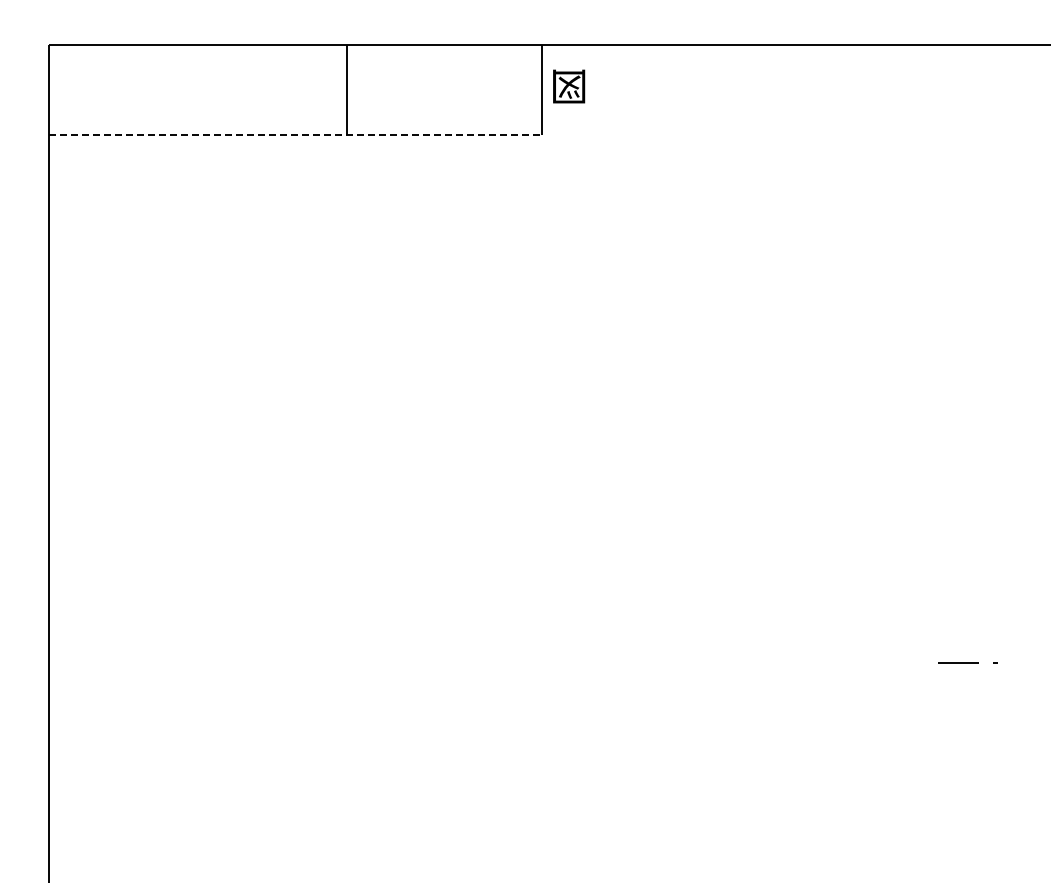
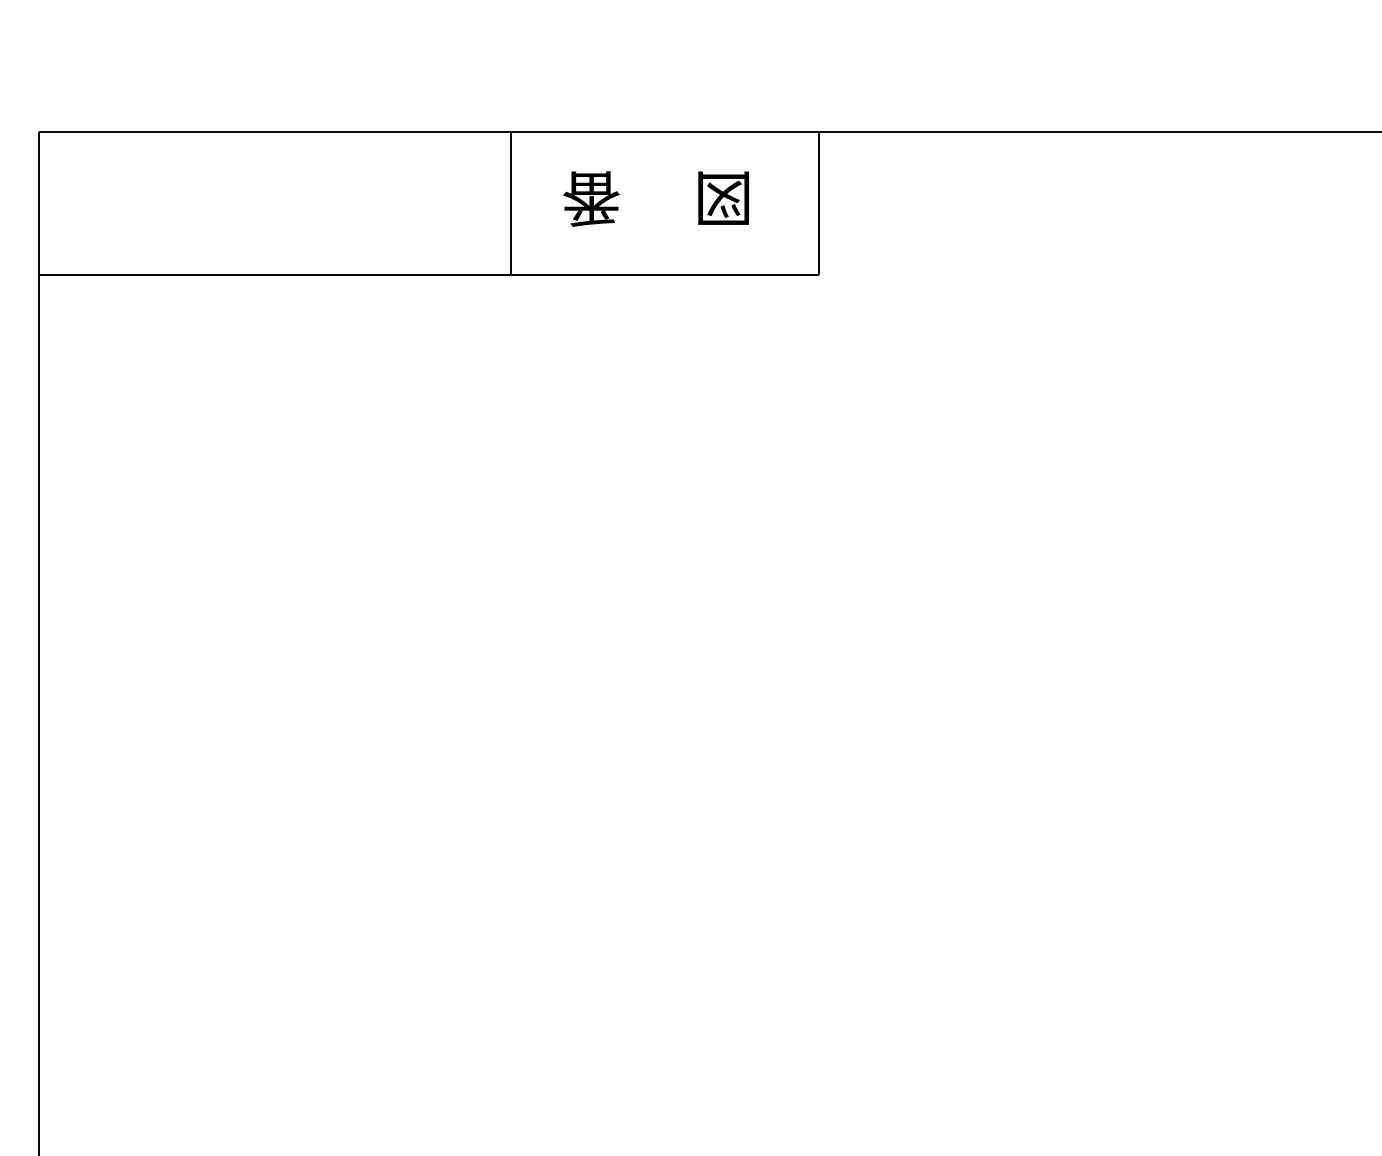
part: (397, 86) -> (591, 198), added
part: (569, 86) -> (724, 198), moved
line: (295, 135) -> (430, 275), dashed -> solid

